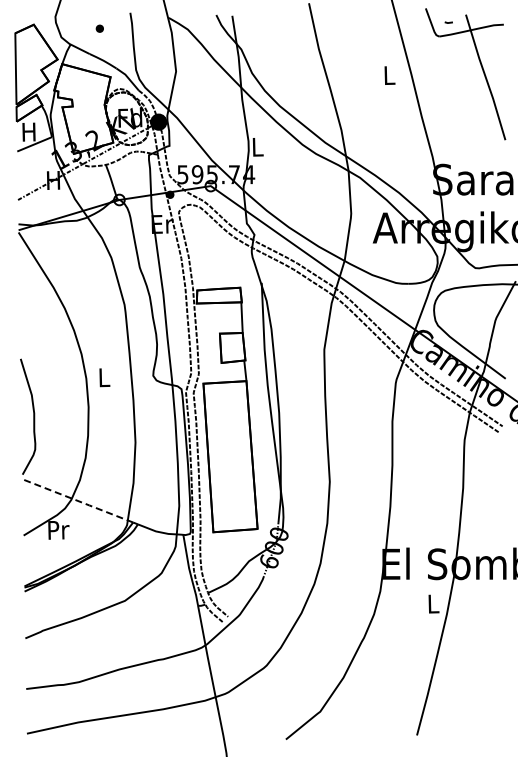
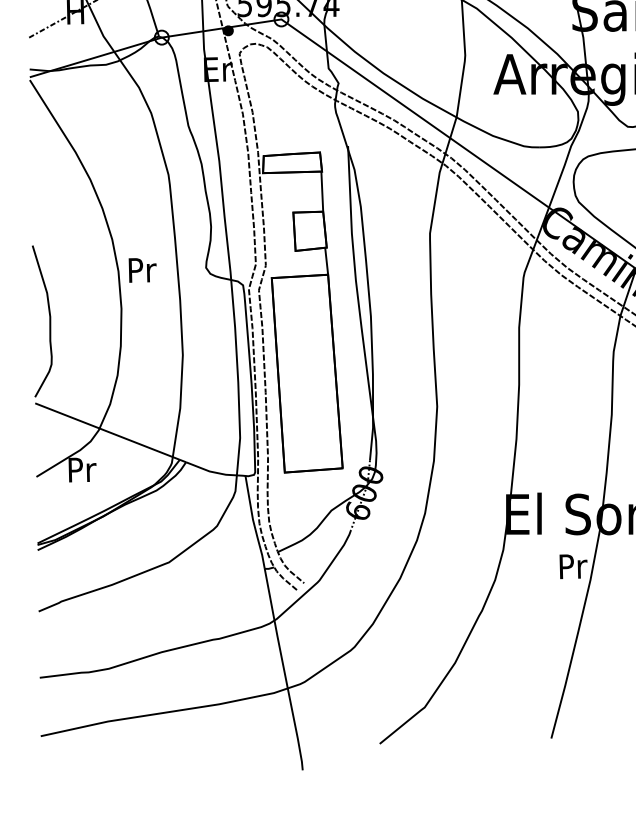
text: (104, 377) -> (142, 269), L -> Pr
line: (78, 501) -> (108, 432), dashed -> solid
text: (433, 603) -> (572, 565), L -> Pr

